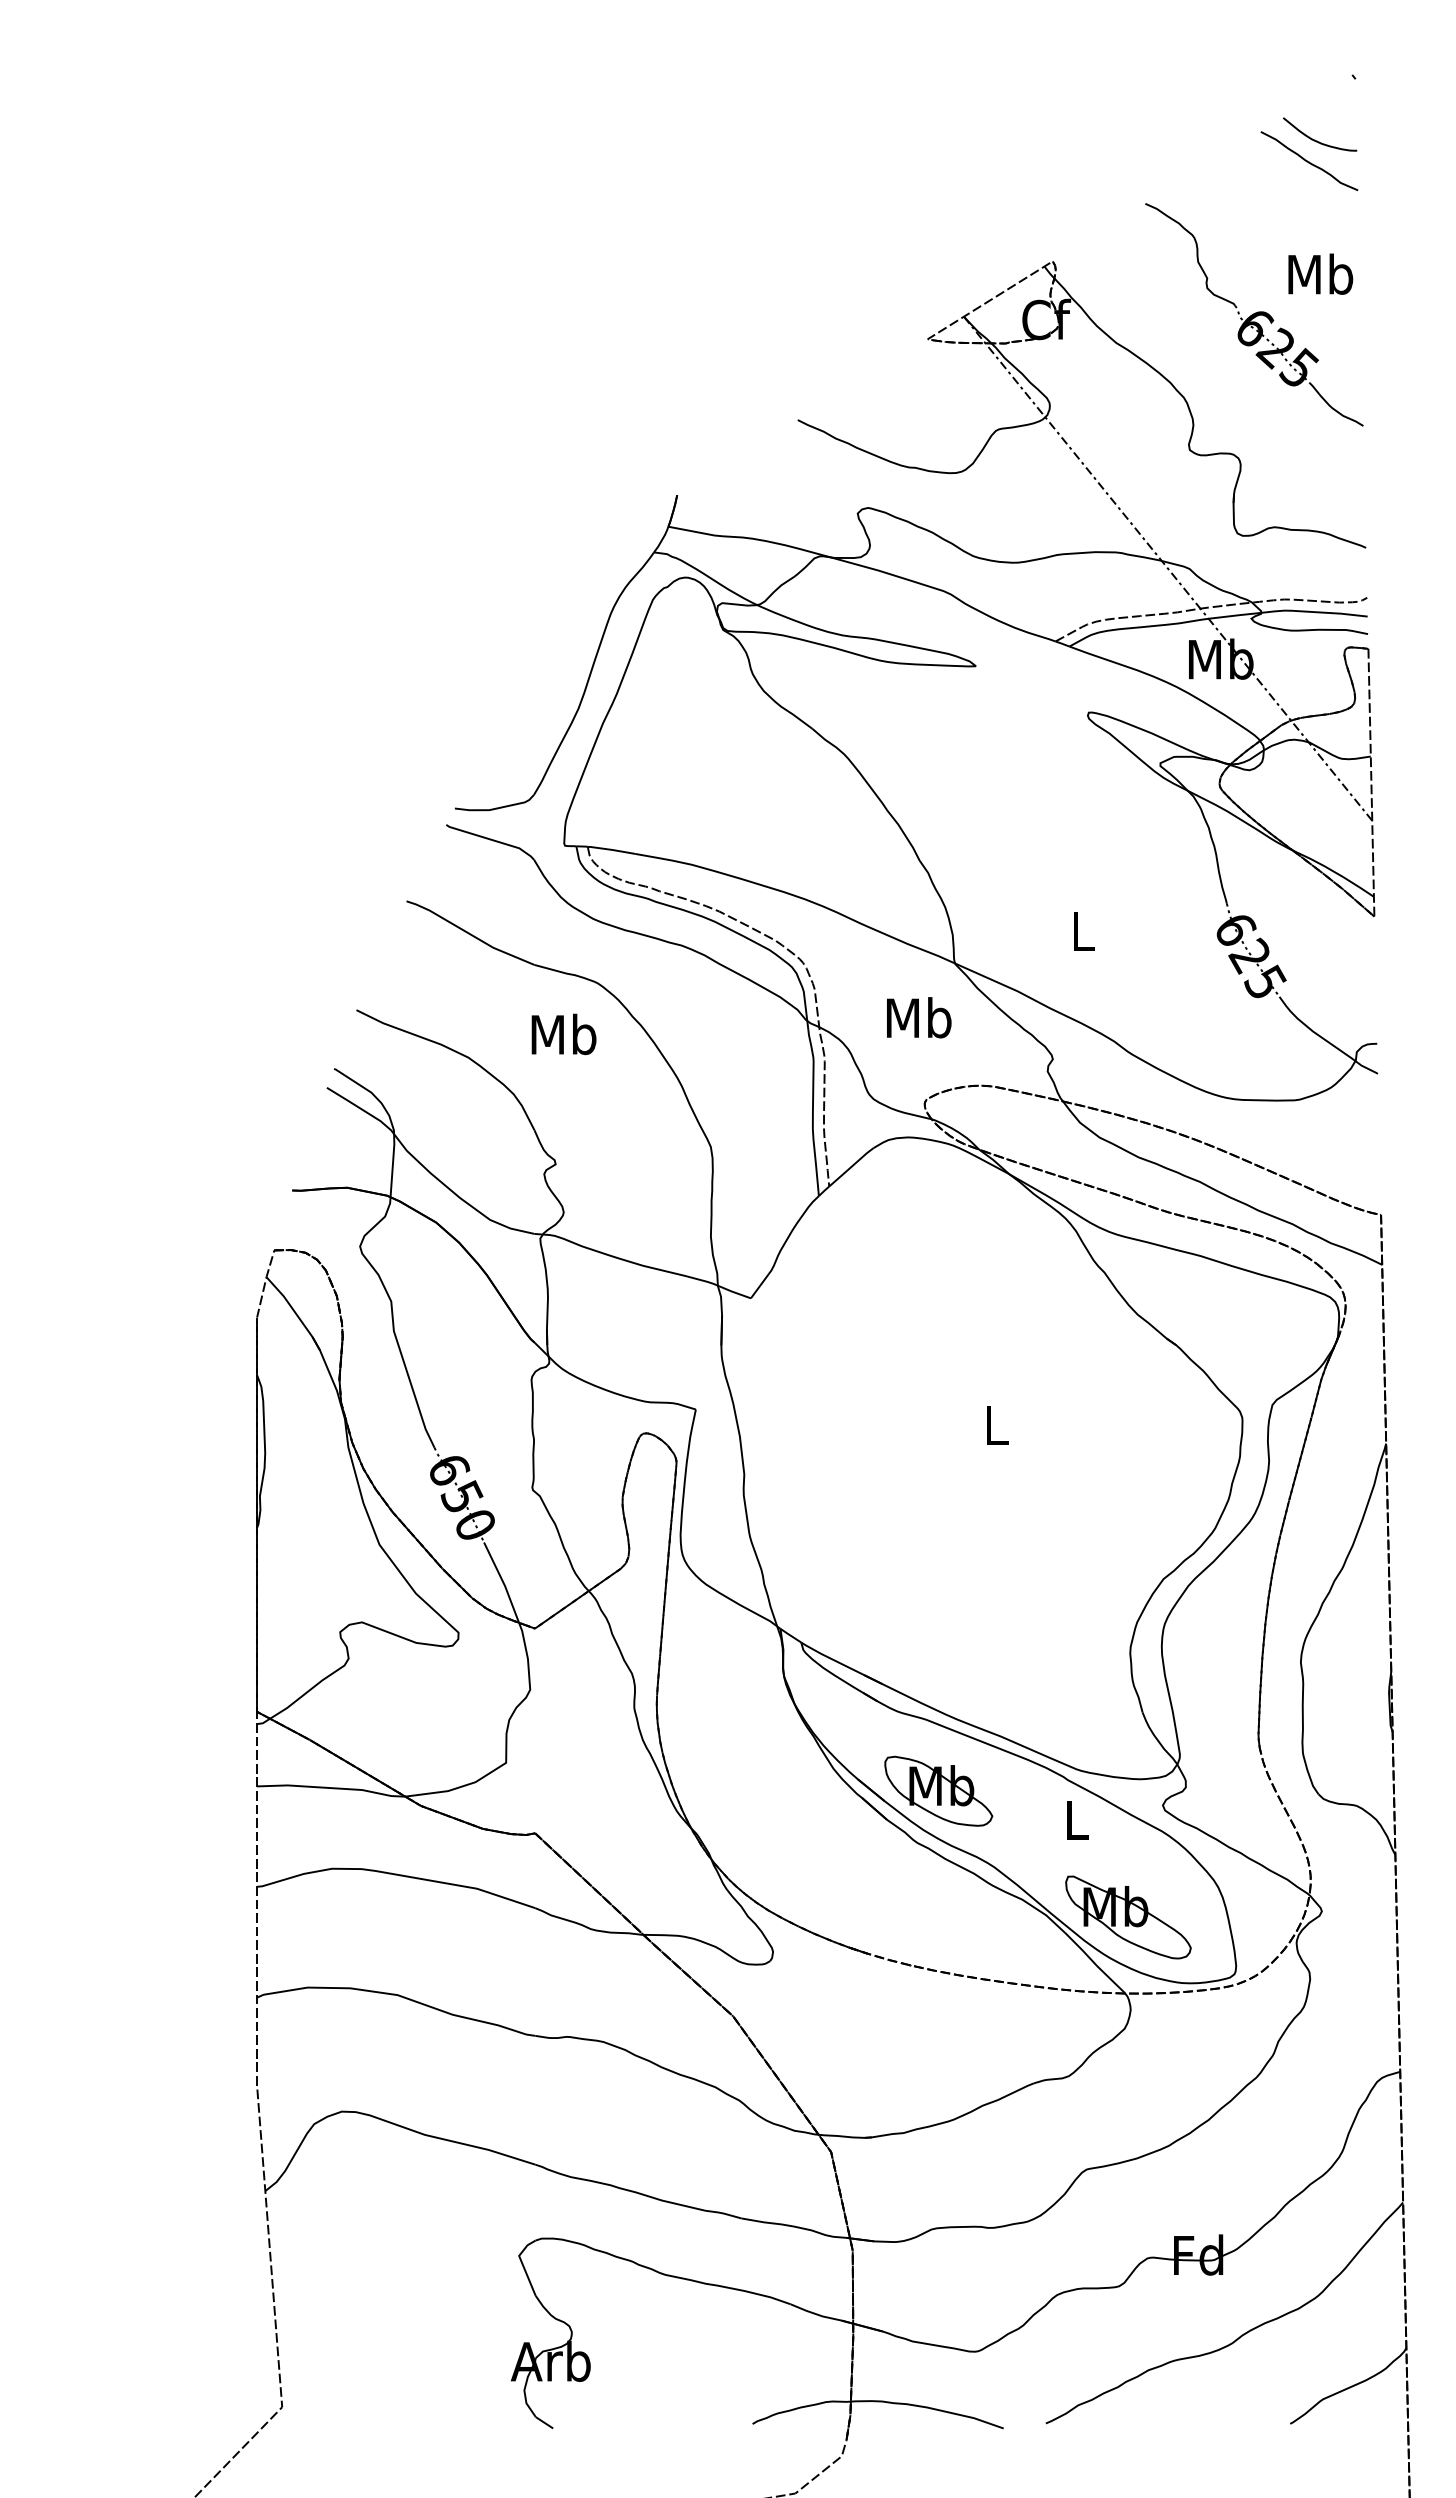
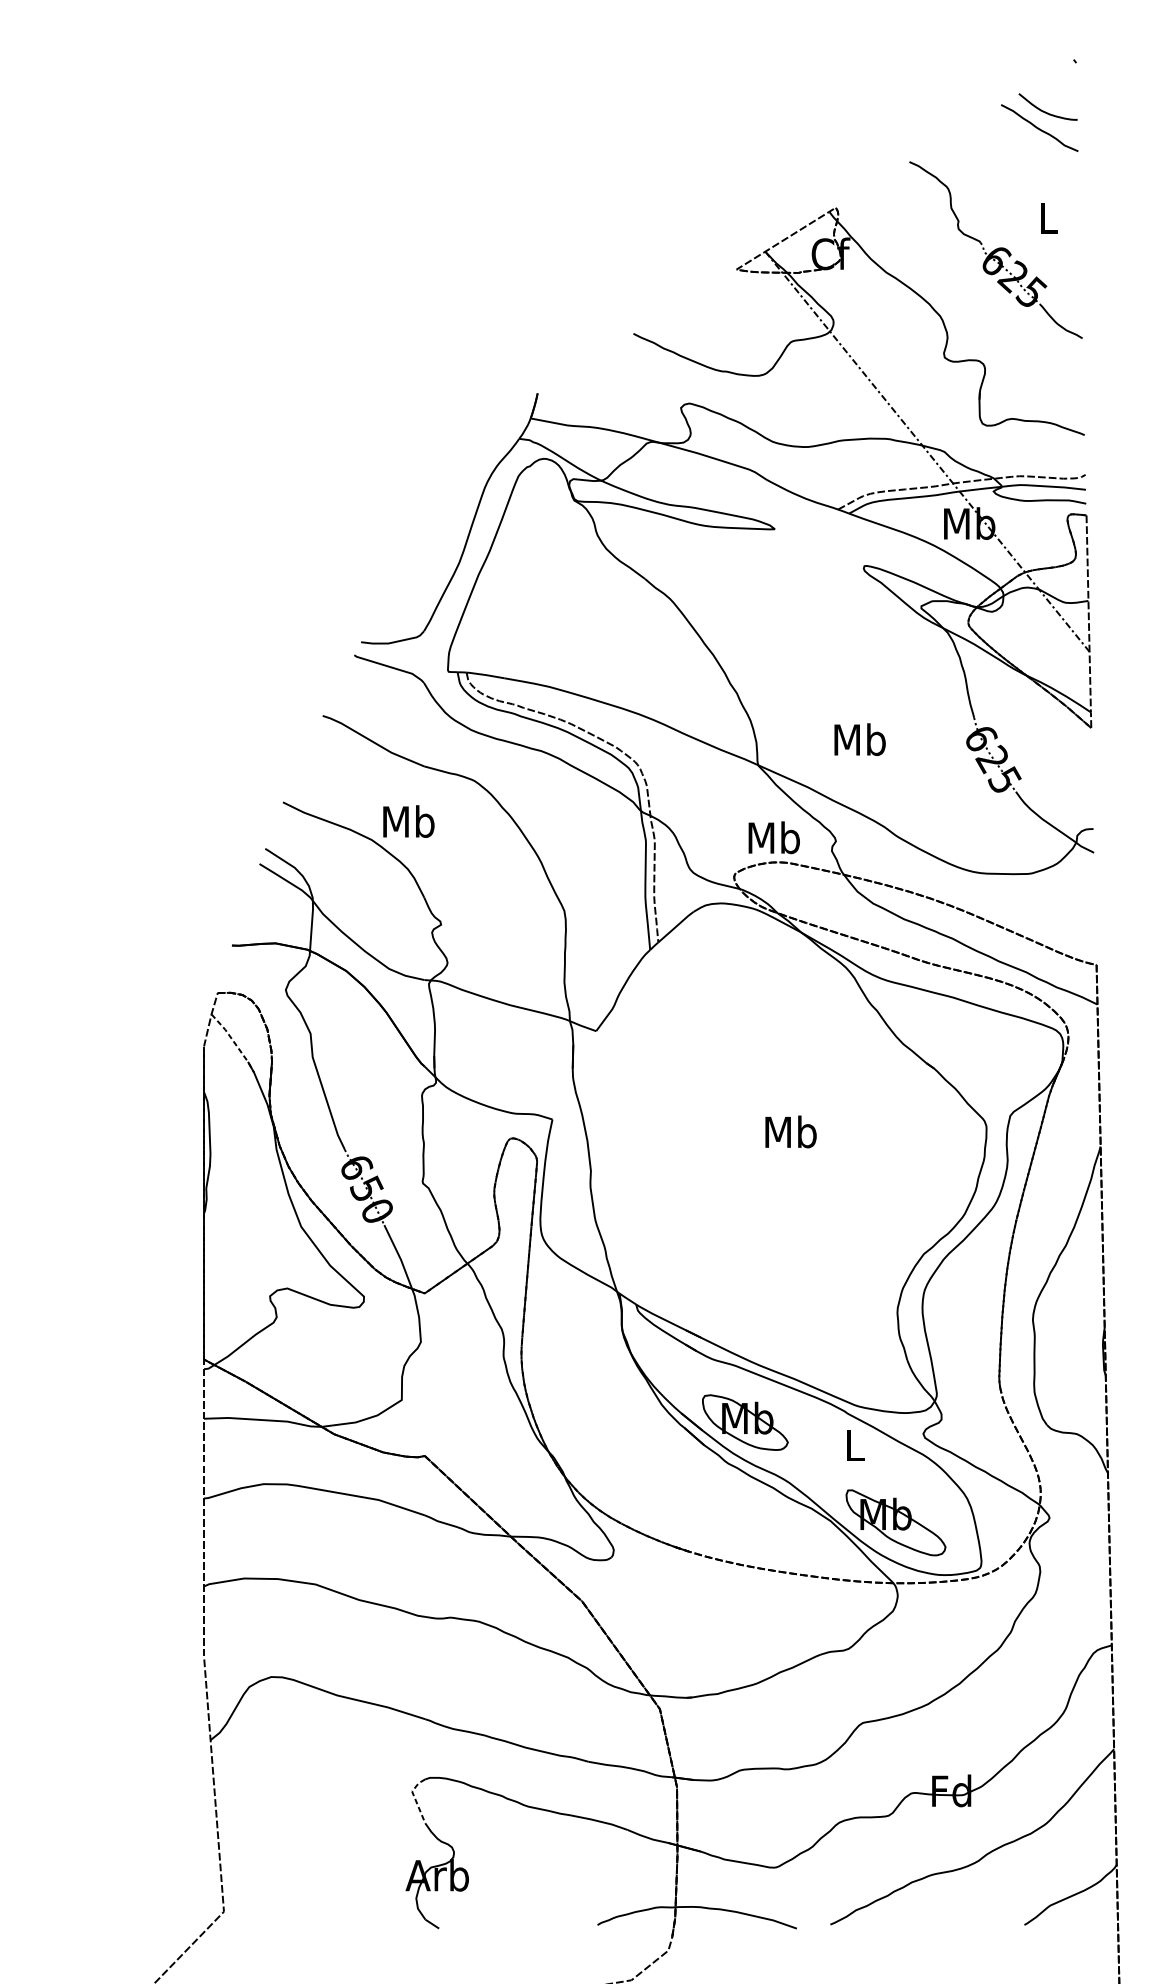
text: (1320, 273) -> (1048, 217), Mb -> L
text: (1083, 930) -> (860, 739), L -> Mb
text: (919, 1017) -> (774, 837), moved
text: (563, 1034) -> (408, 821), moved
line: (295, 1312) -> (234, 1042), solid -> dashed
text: (996, 1424) -> (791, 1131), L -> Mb
line: (522, 2264) -> (414, 1798), solid -> dashed

